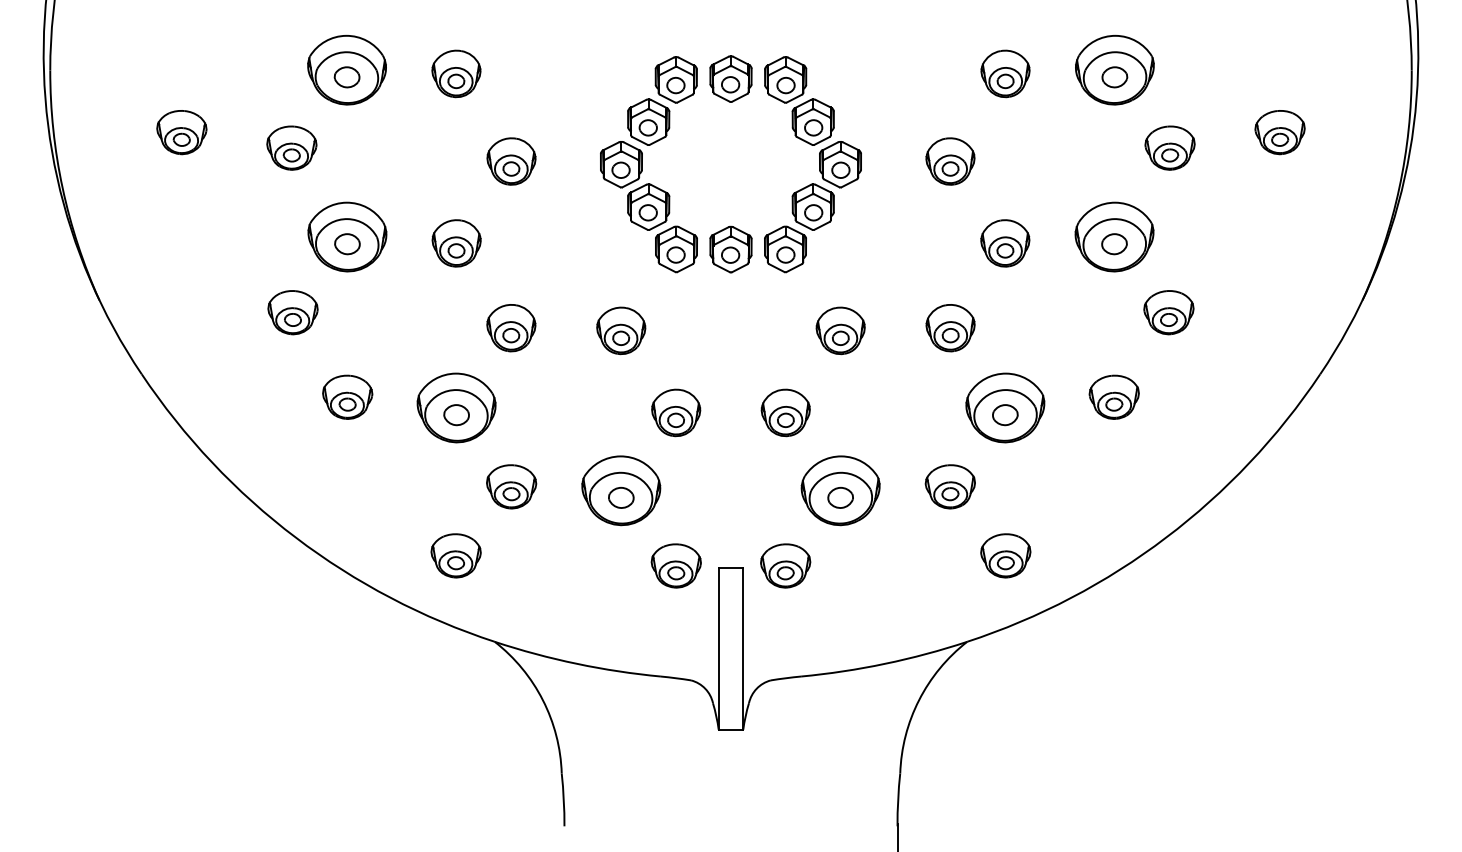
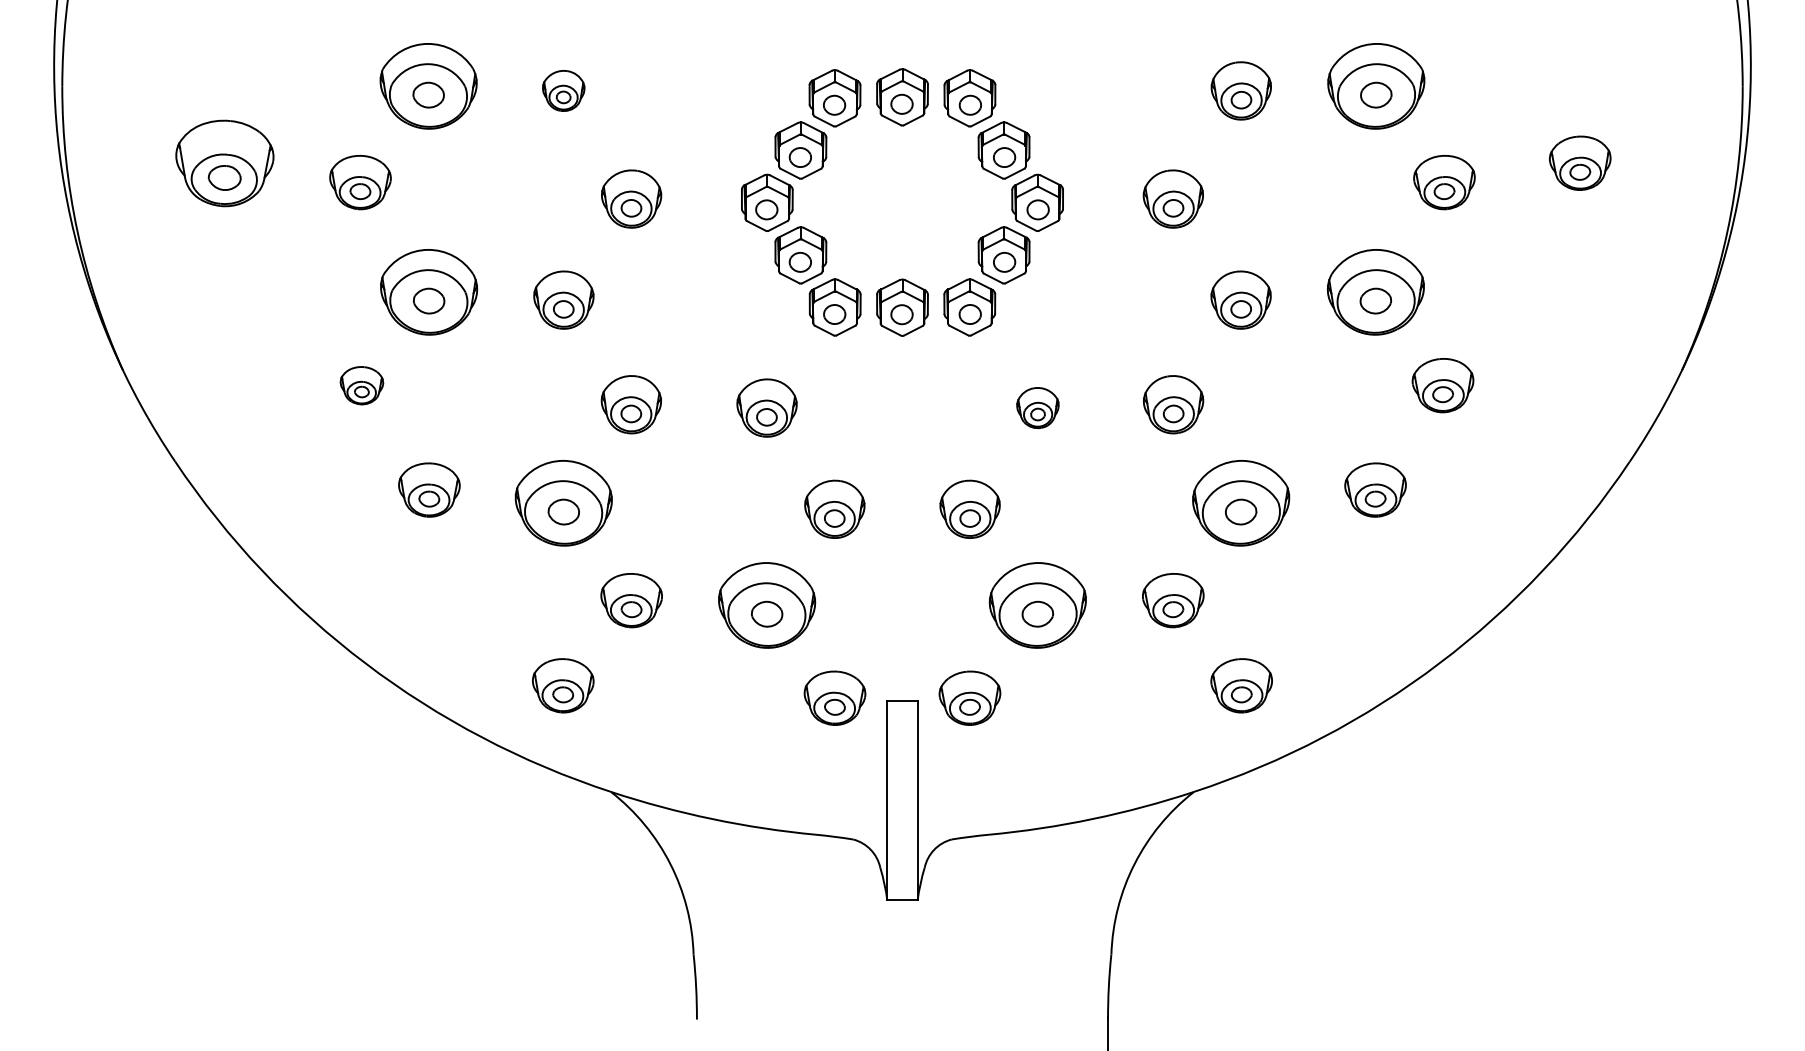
part: (456, 73) -> (563, 90), size x0.7
part: (181, 131) -> (224, 162), size x1.6
part: (292, 312) -> (361, 385), size x0.7
part: (840, 330) -> (1037, 407), size x0.7

